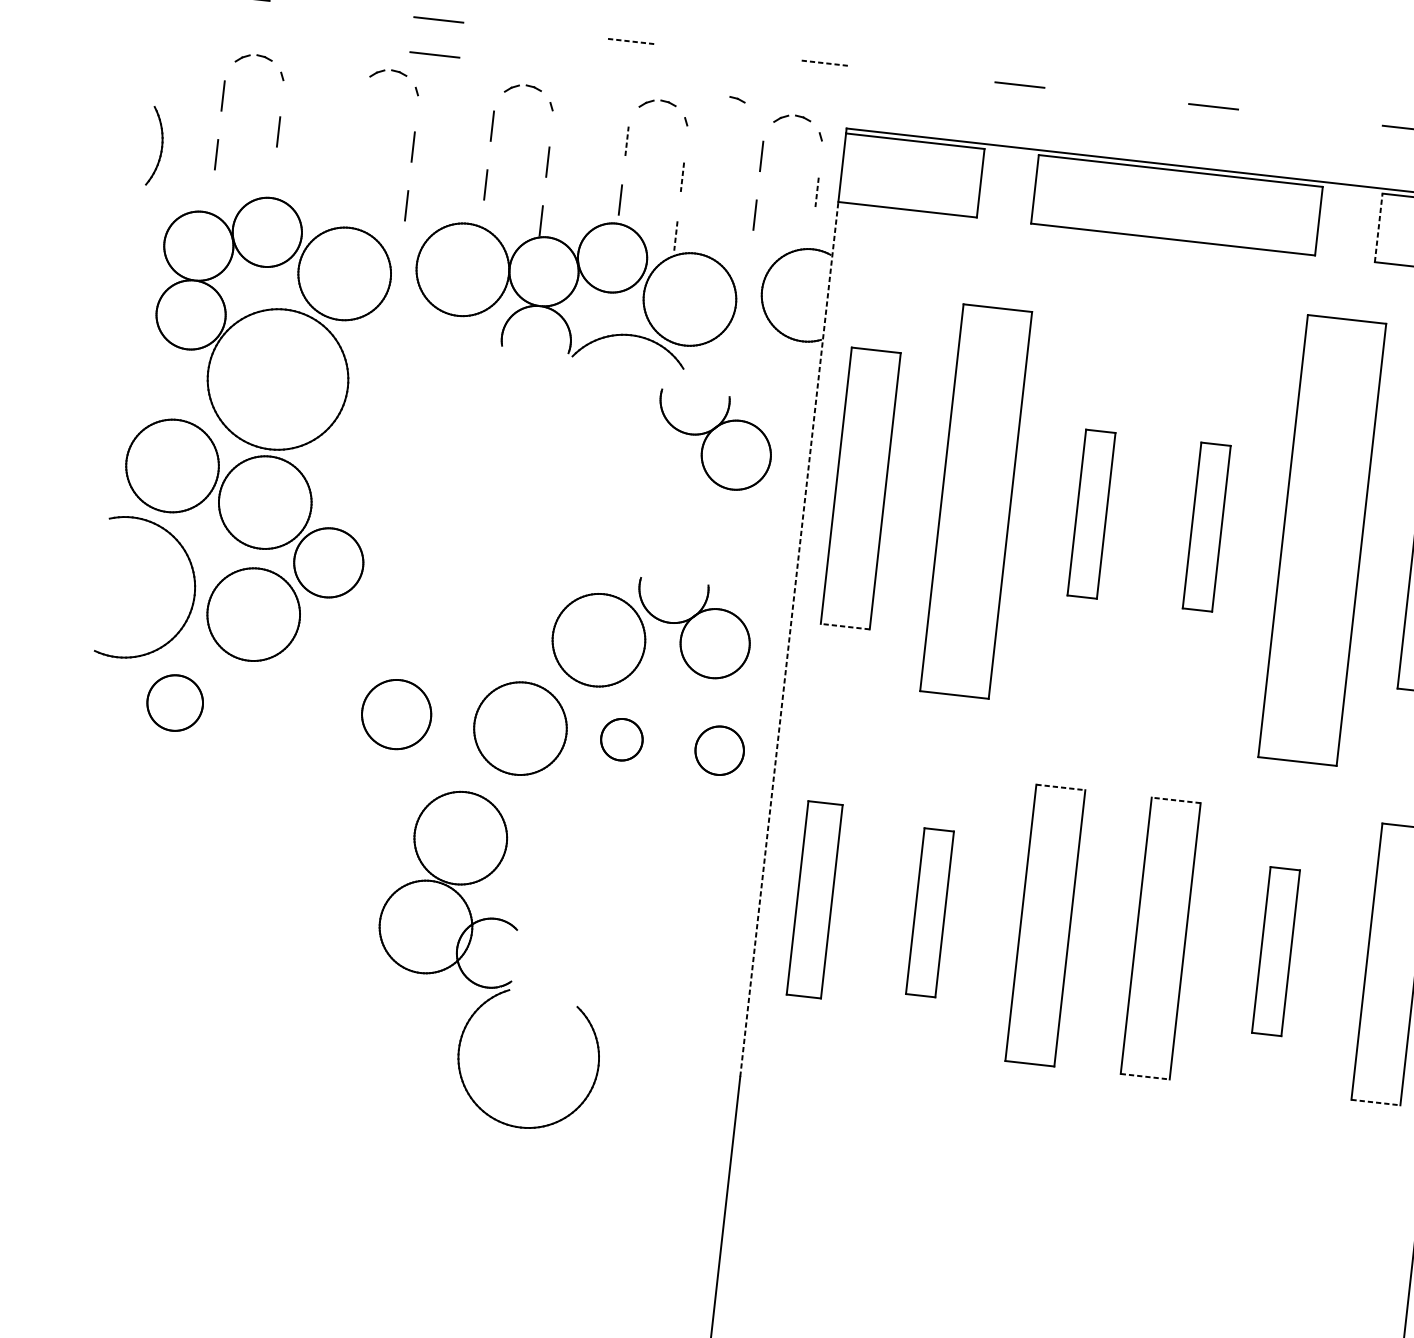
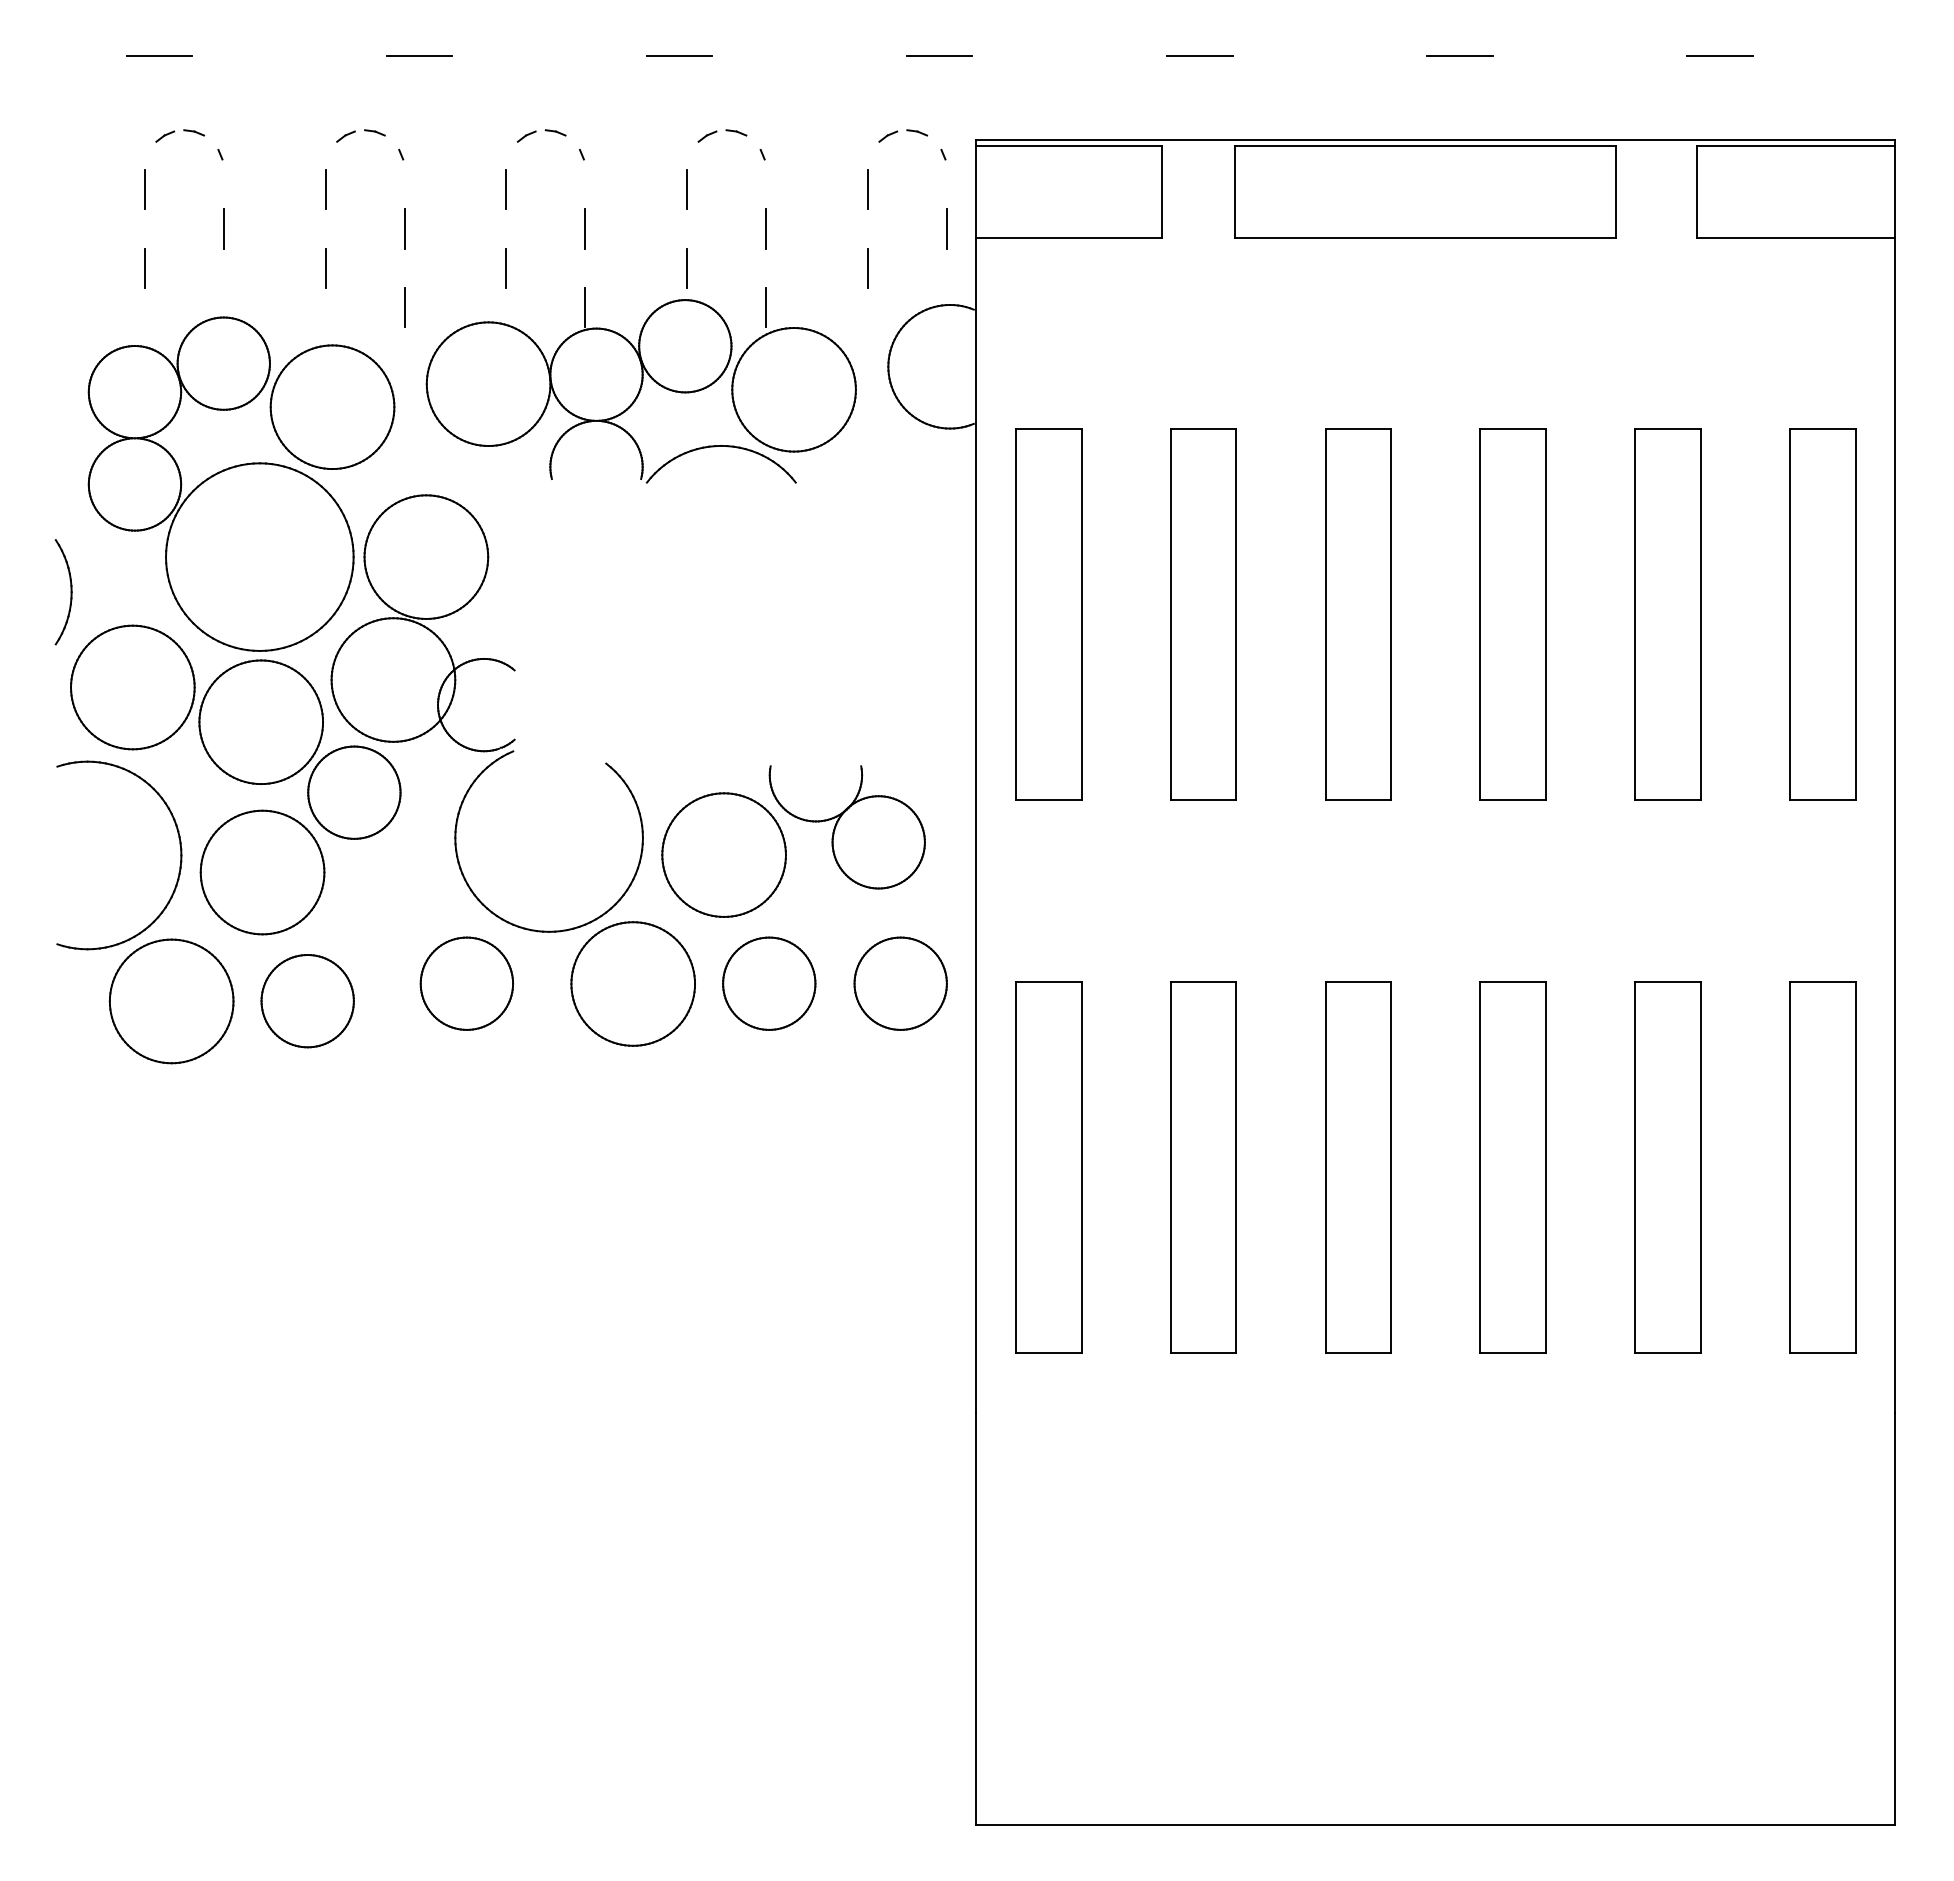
line: (632, 41) -> (679, 56), dashed -> solid
line: (434, 54) -> (419, 102), removed
line: (826, 63) -> (939, 56), dashed -> solid
part: (737, 99) -> (827, 117), removed
line: (357, 111) -> (325, 189), added
line: (627, 141) -> (687, 189), dashed -> solid
part: (161, 147) -> (70, 592), moved
line: (351, 169) -> (325, 267), added
line: (682, 177) -> (766, 228), dashed -> solid
line: (816, 192) -> (946, 228), dashed -> solid
line: (1378, 227) -> (1696, 191), dashed -> solid
line: (676, 235) -> (766, 307), dashed -> solid
part: (713, 441) -> (846, 574), removed
part: (976, 501) -> (1203, 614), size x0.71
part: (1091, 514) -> (1358, 614), size x1.67
part: (1206, 526) -> (1512, 614), size x1.67
part: (1321, 539) -> (1667, 614), size x0.62
line: (845, 626) -> (1048, 800), dashed -> solid
line: (789, 639) -> (976, 825), dashed -> solid
part: (175, 703) -> (171, 1001), size x1.67
part: (276, 714) -> (307, 1001), added
part: (622, 739) -> (769, 983), size x1.67
part: (719, 750) -> (900, 983), size x1.43
line: (1060, 787) -> (1358, 981), dashed -> solid
line: (1176, 800) -> (1513, 981), dashed -> solid
part: (814, 900) -> (1048, 1167), size x1.43
part: (929, 912) -> (1203, 1167), size x1.67
part: (469, 946) -> (453, 699), moved
part: (1275, 951) -> (1667, 1167), size x1.67
line: (1145, 1076) -> (1513, 1352), dashed -> solid
line: (1376, 1102) -> (1823, 1352), dashed -> solid

